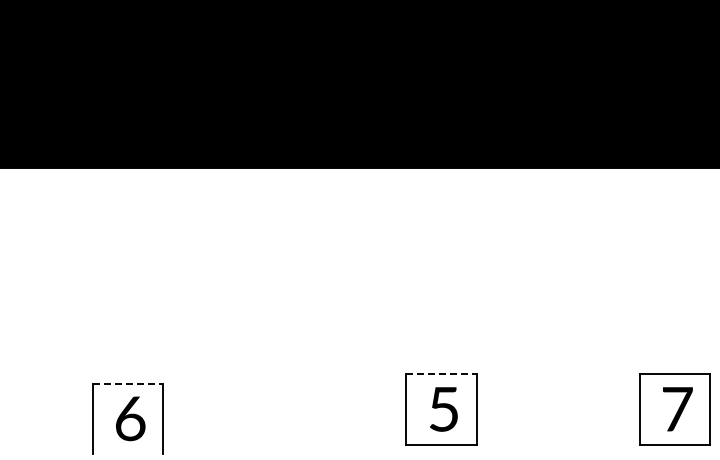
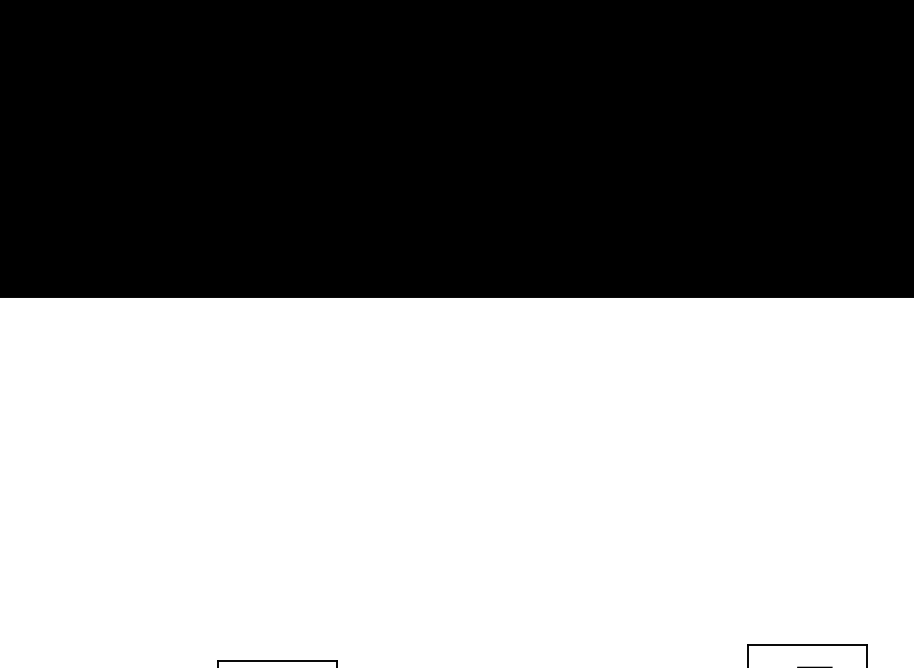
line: (442, 374) -> (808, 645), dashed -> solid
line: (128, 383) -> (278, 660), dashed -> solid

